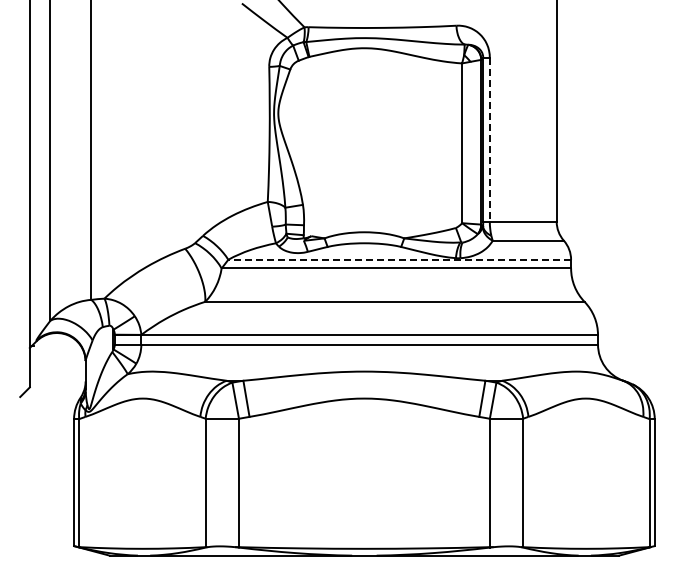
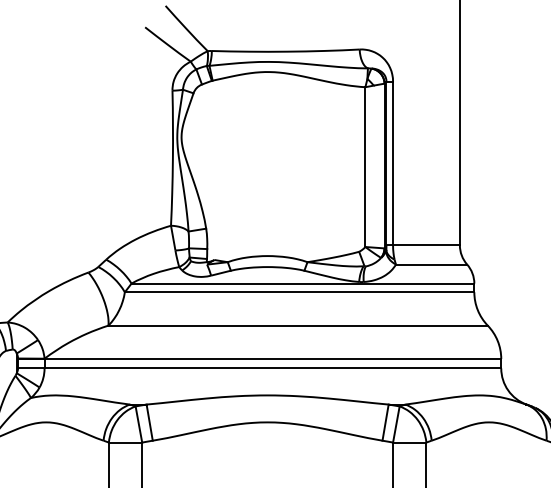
line: (489, 139) -> (392, 163), dashed -> solid
line: (399, 259) -> (302, 283), dashed -> solid

